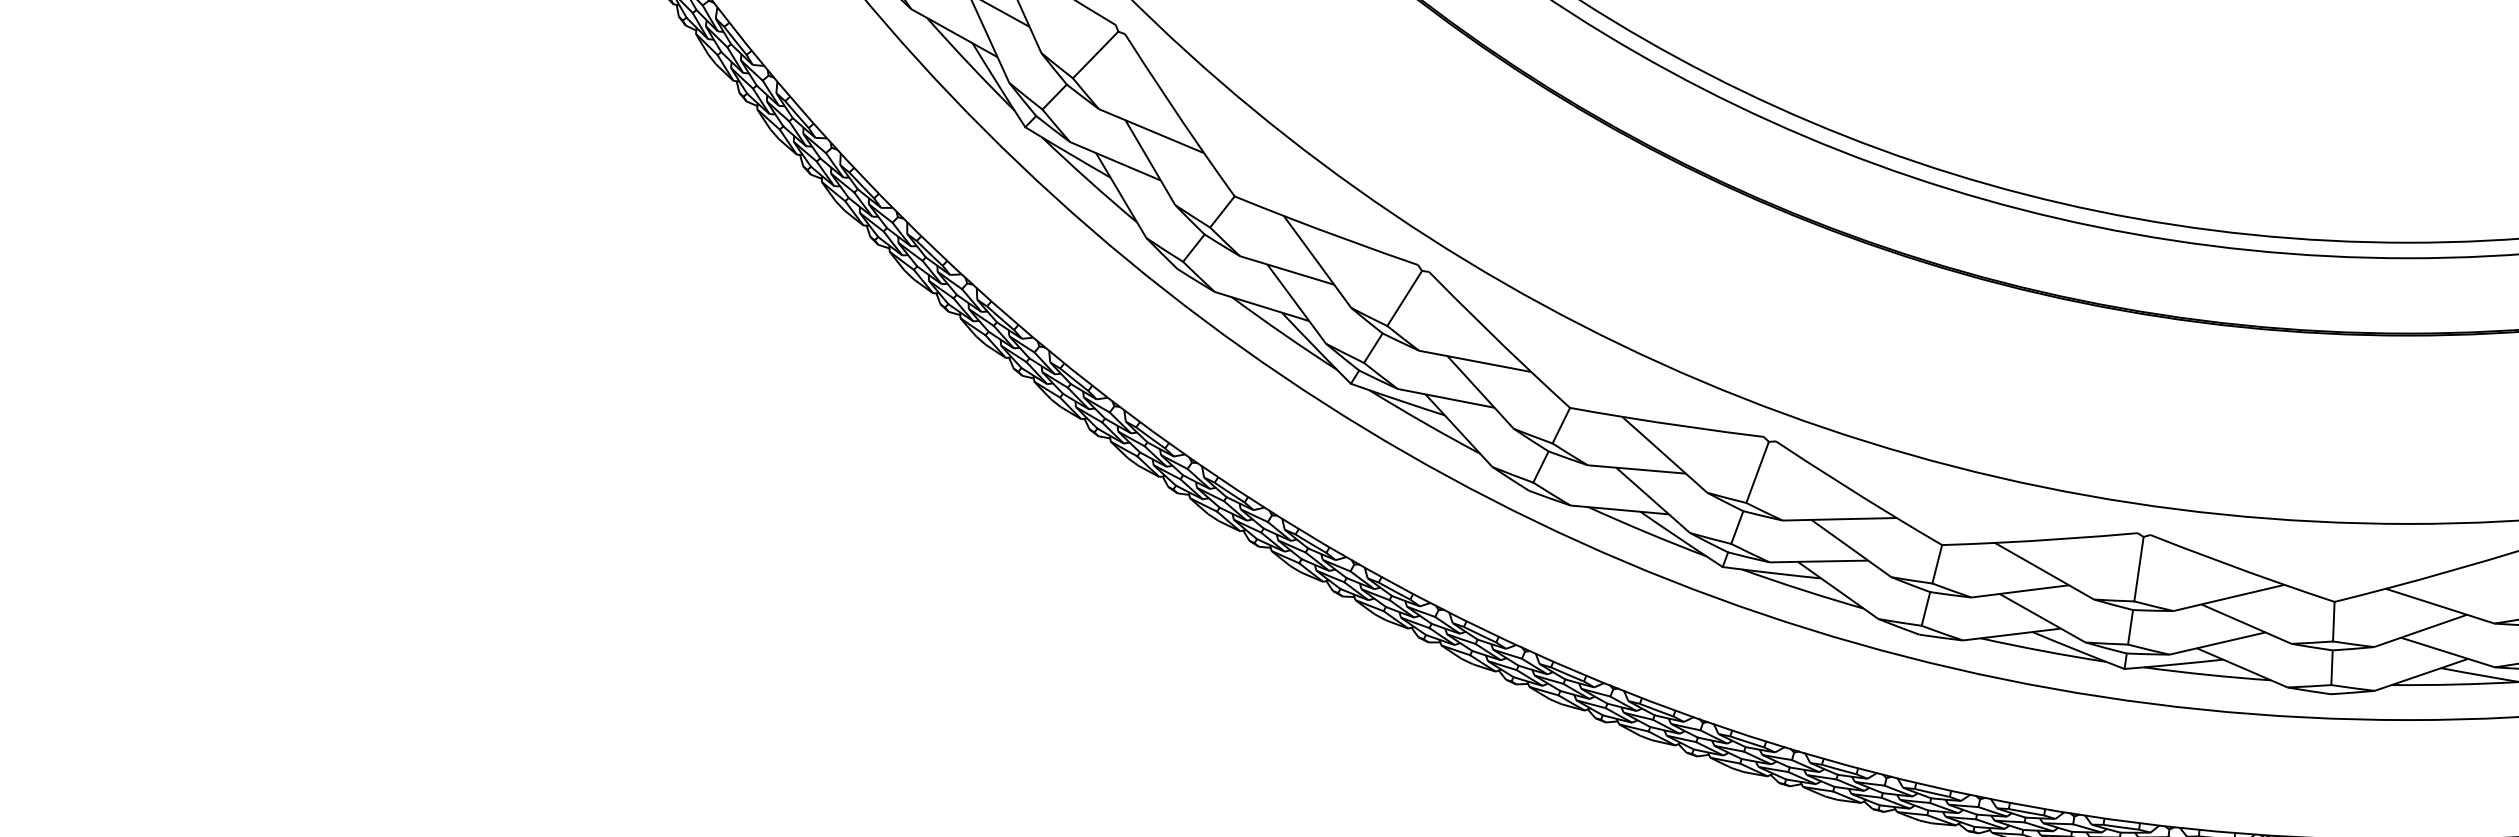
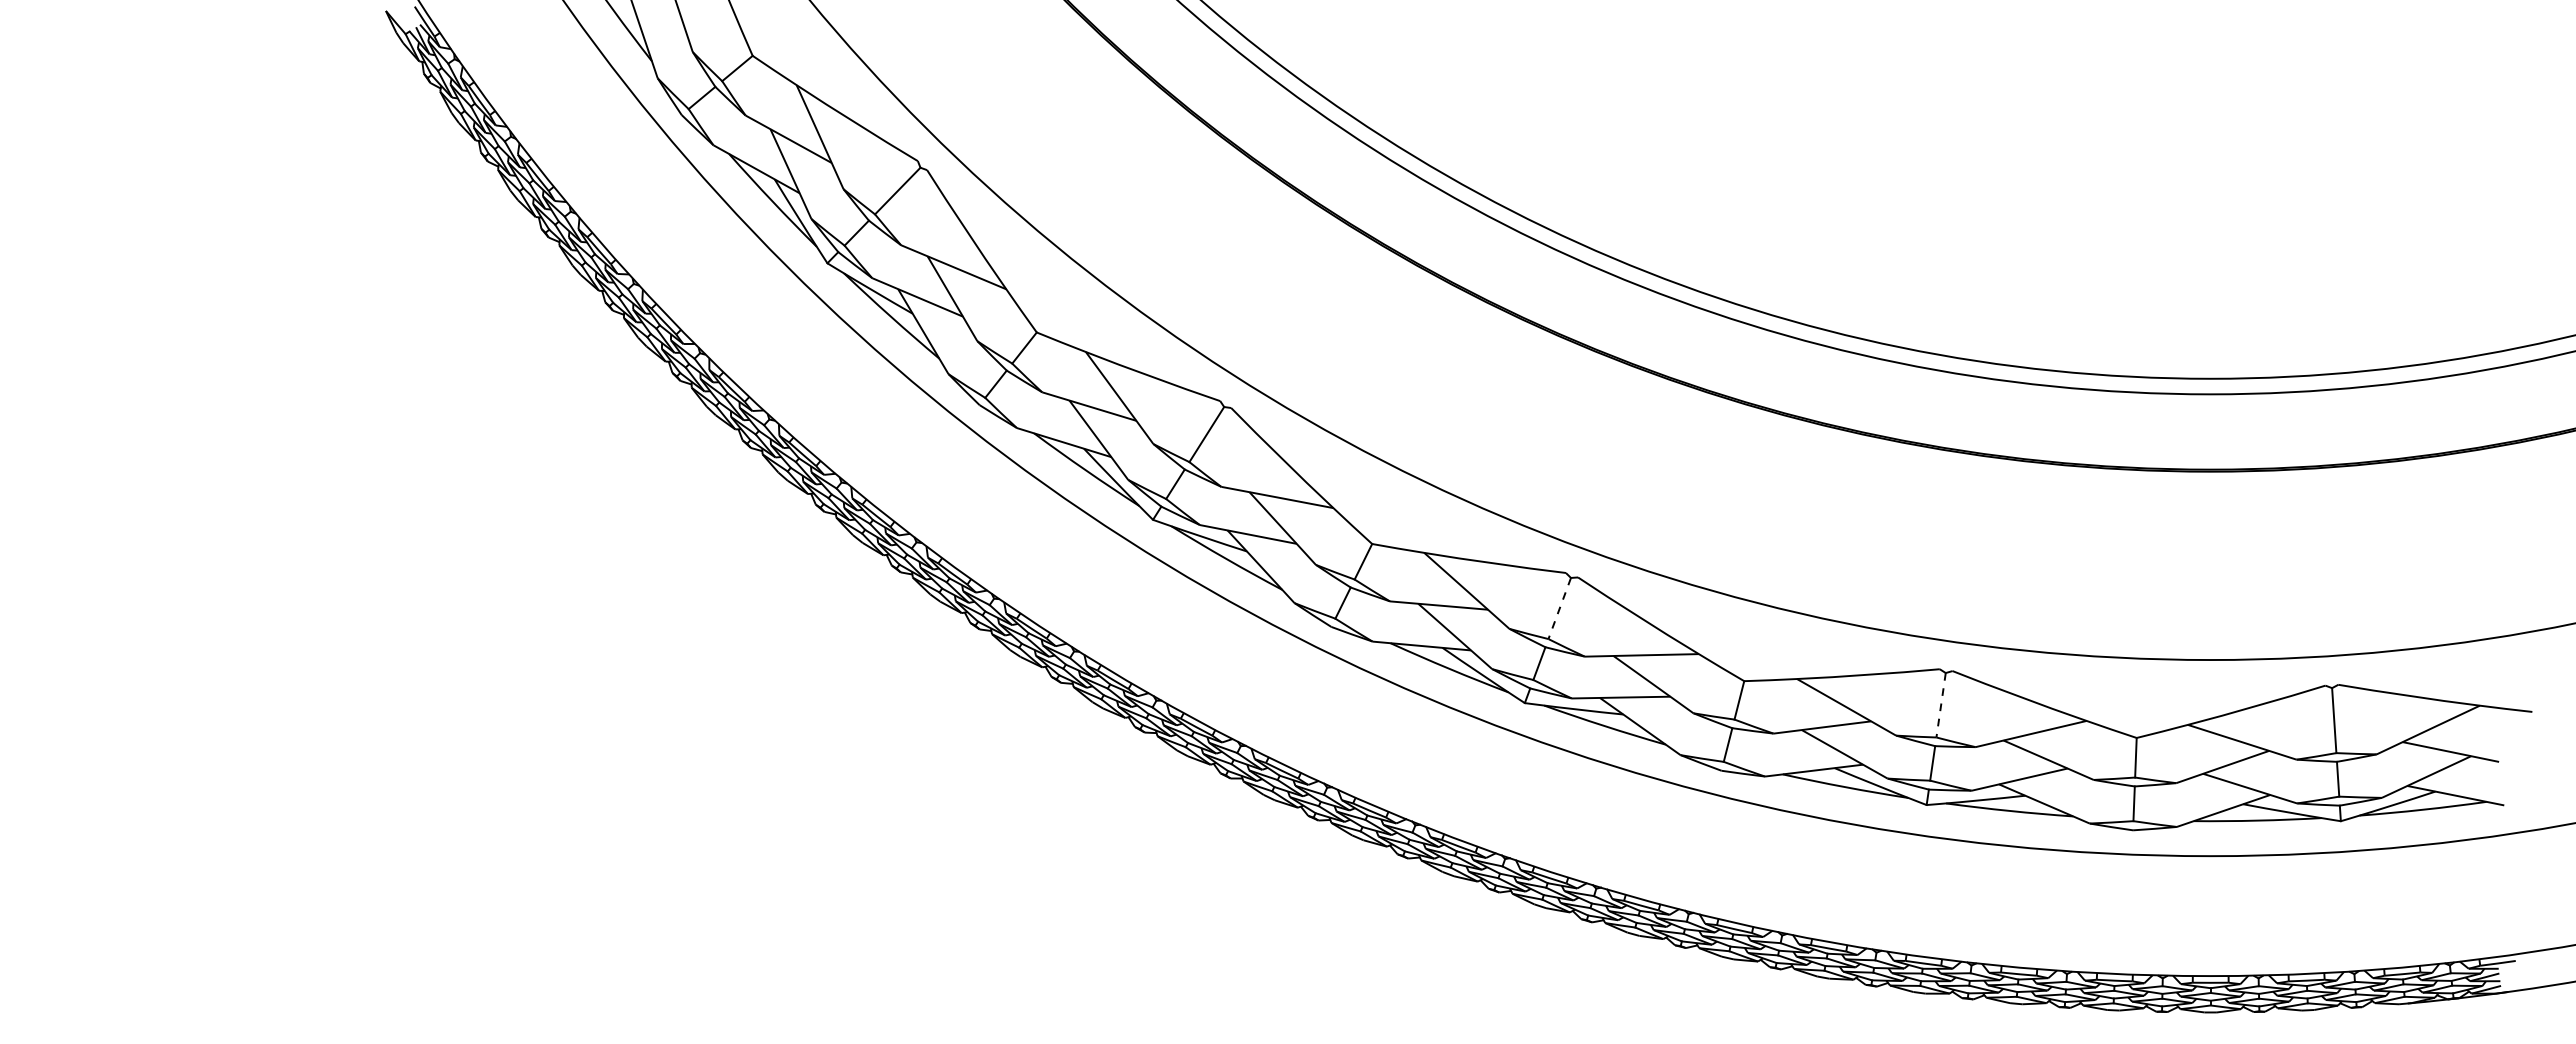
line: (1757, 472) -> (1559, 608), solid -> dashed
line: (2139, 569) -> (1941, 705), solid -> dashed

